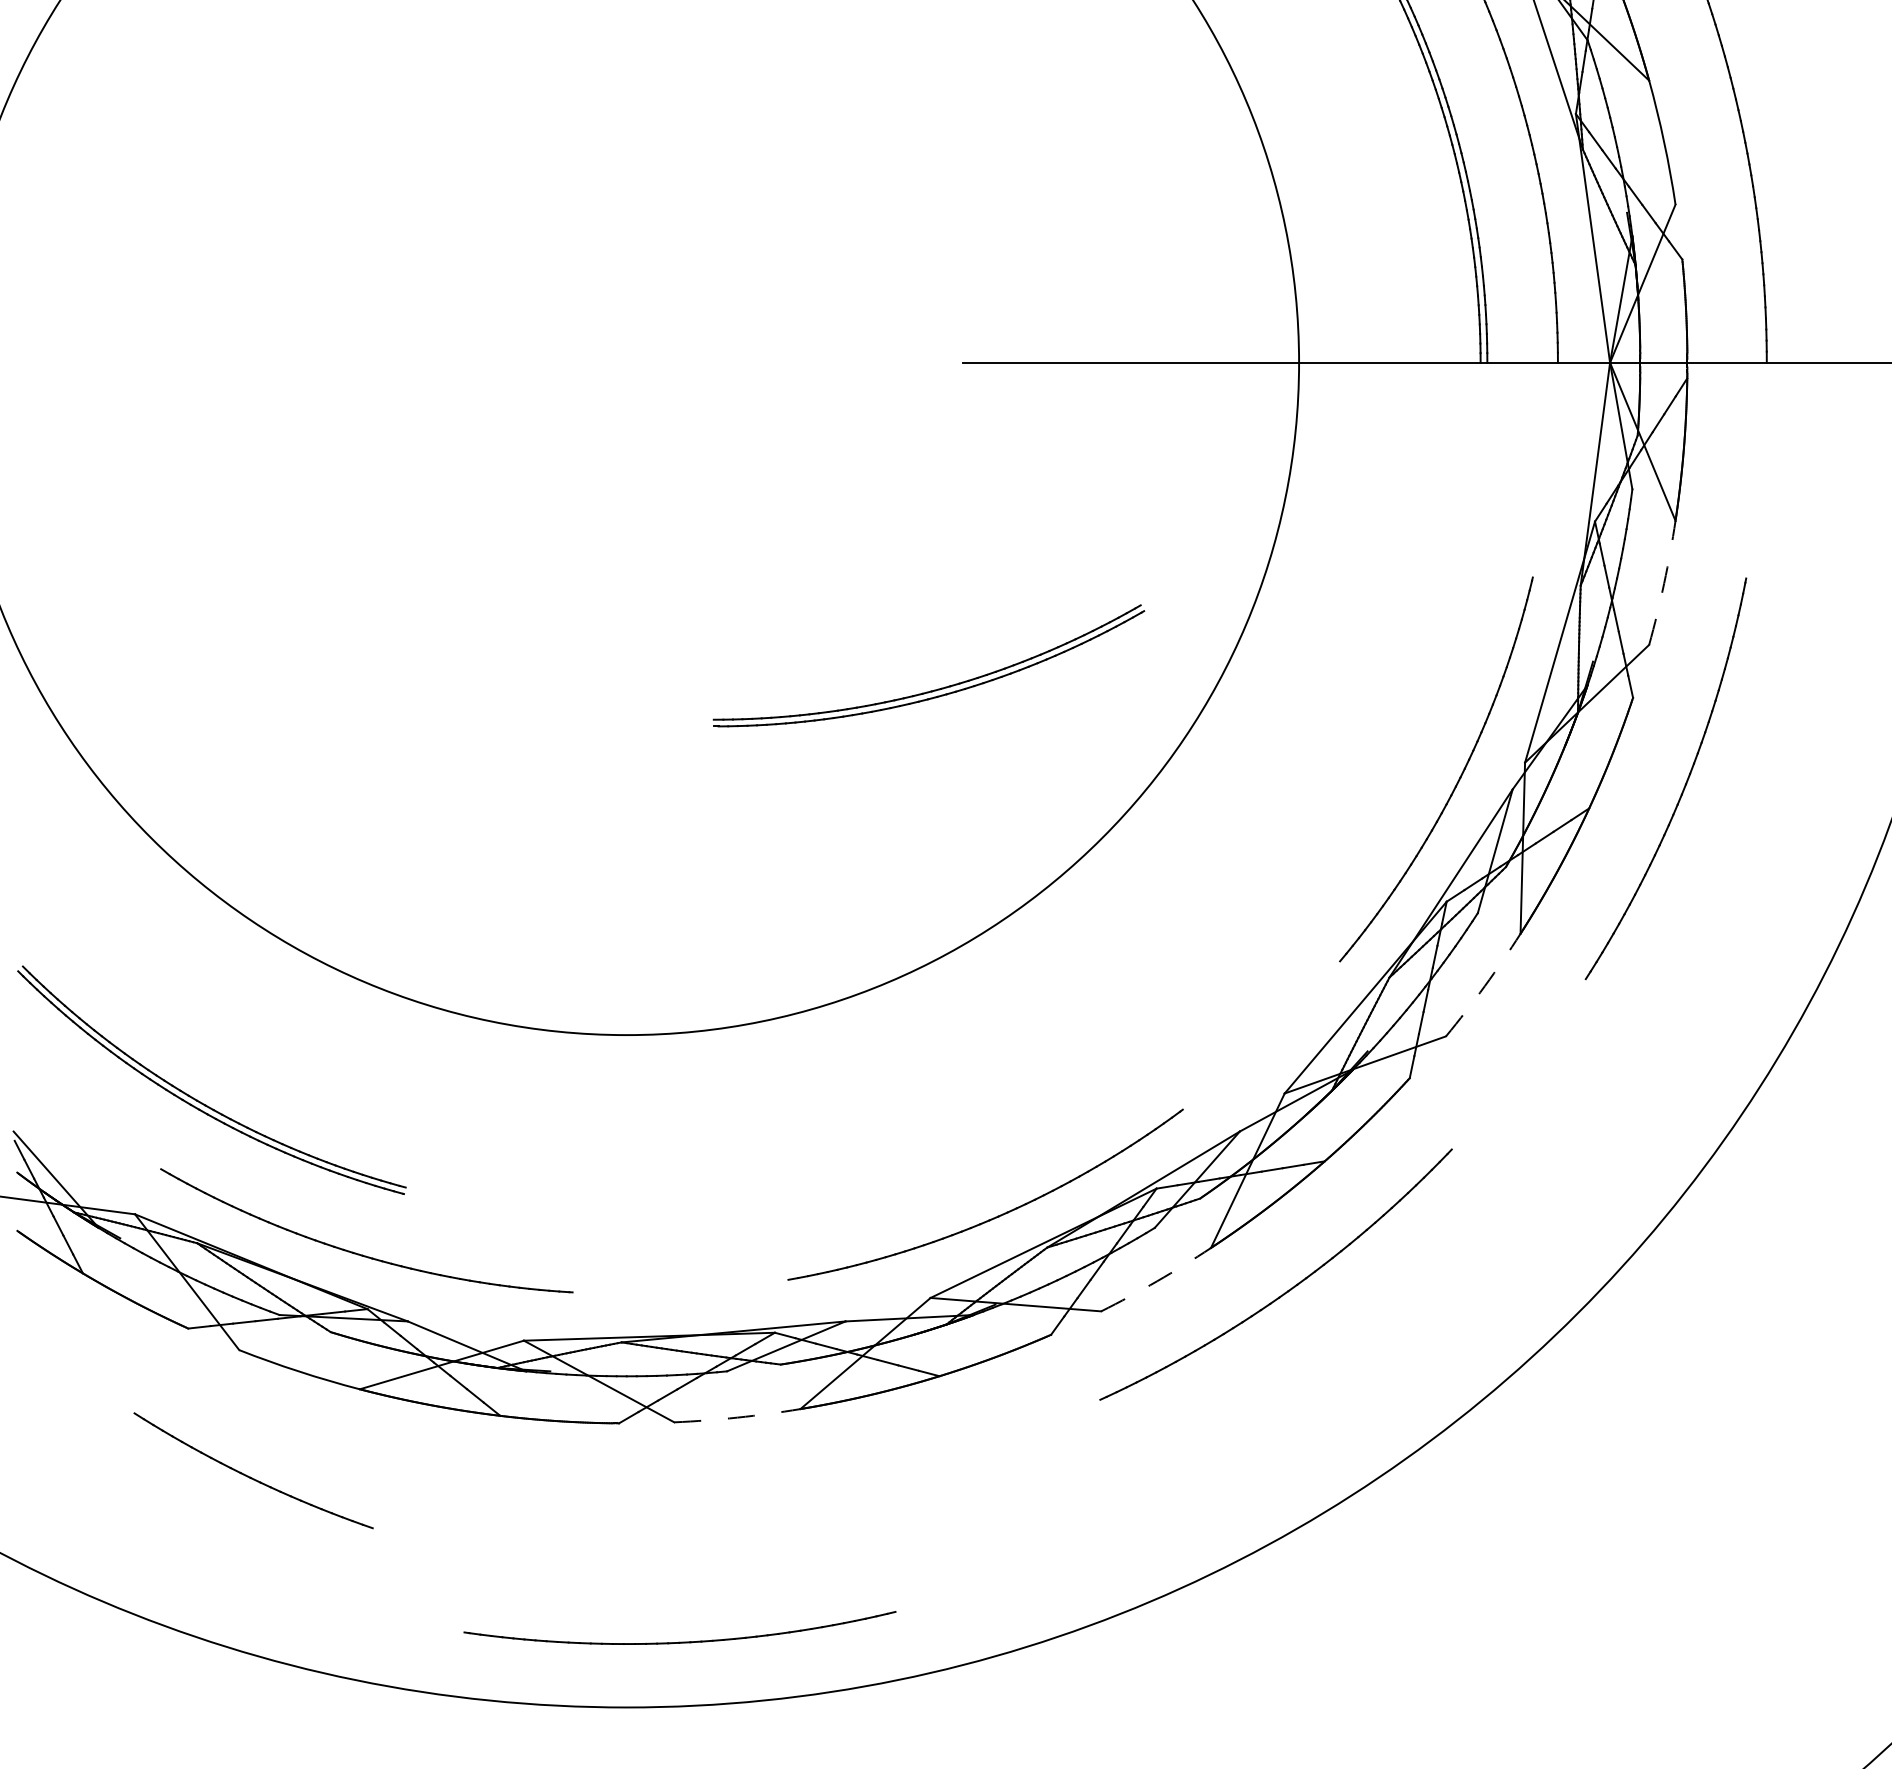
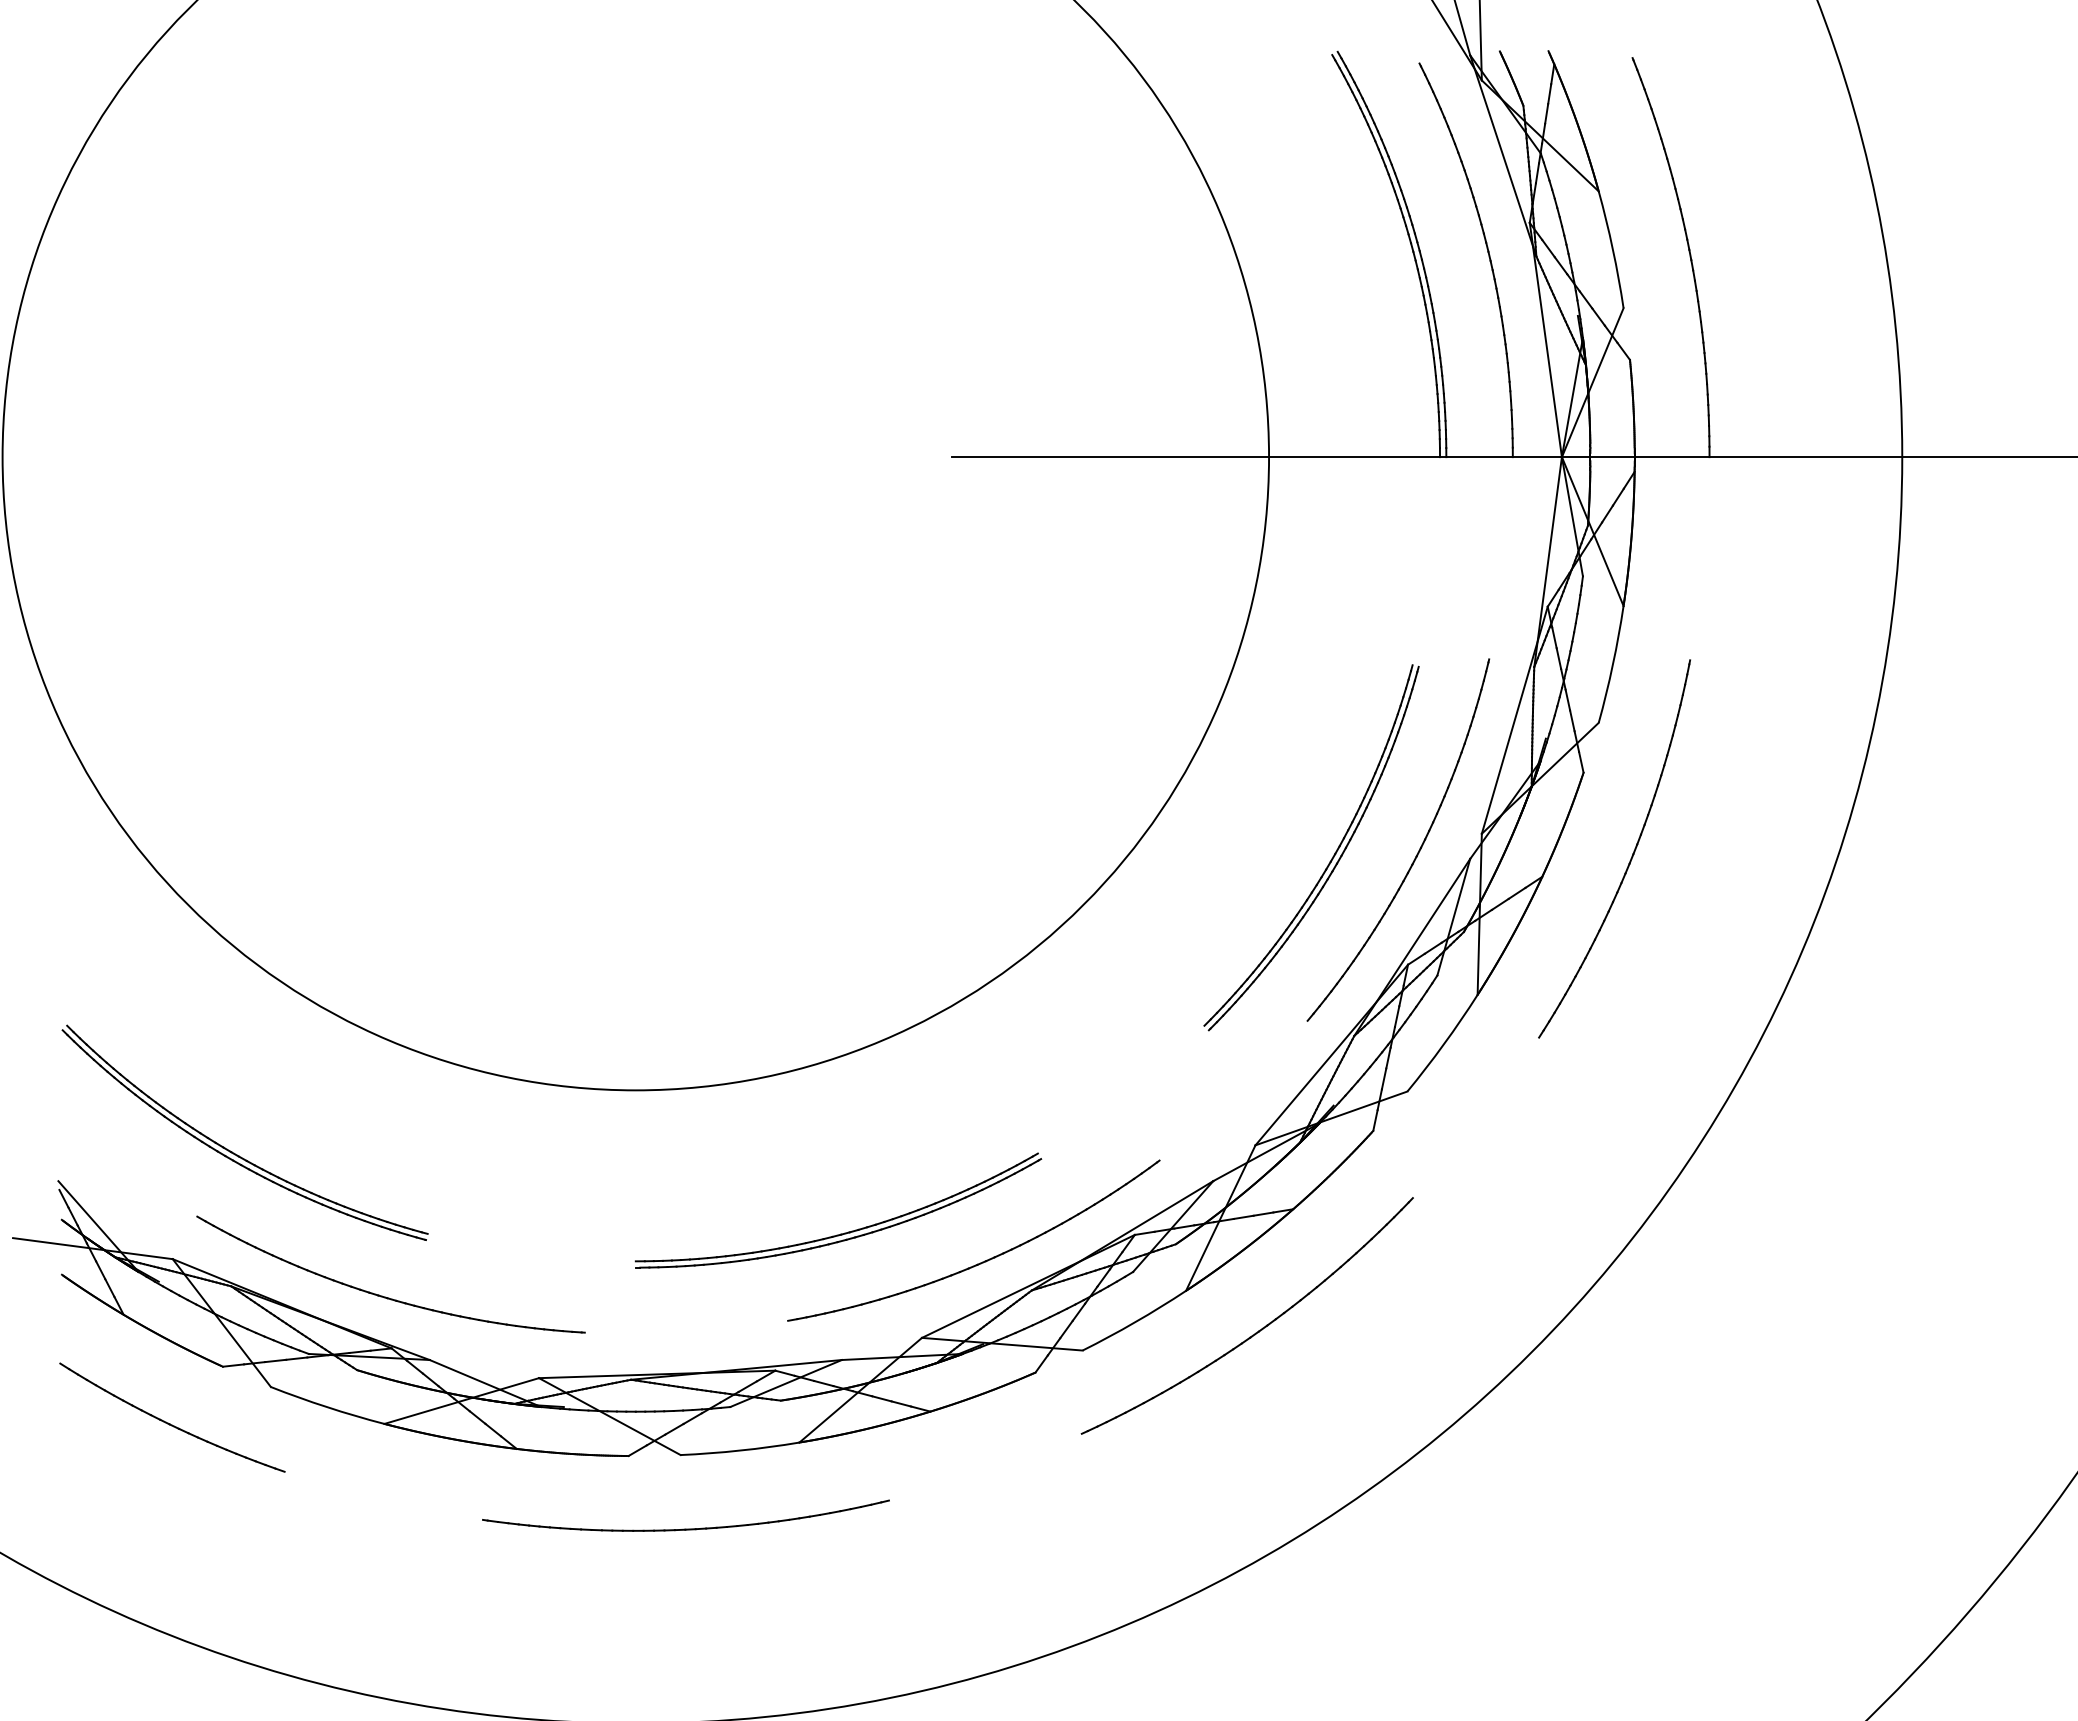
arc: (1663, 582) -> (1612, 664), dashed -> solid
part: (935, 689) -> (844, 1232), moved
part: (1363, 792) -> (1329, 861), added
arc: (1484, 986) -> (1443, 1044), dashed -> solid
arc: (1157, 1281) -> (1135, 1322), dashed -> solid
arc: (737, 1417) -> (740, 1450), dashed -> solid
part: (251, 1476) -> (170, 1423), moved
part: (679, 1641) -> (685, 1528), moved

